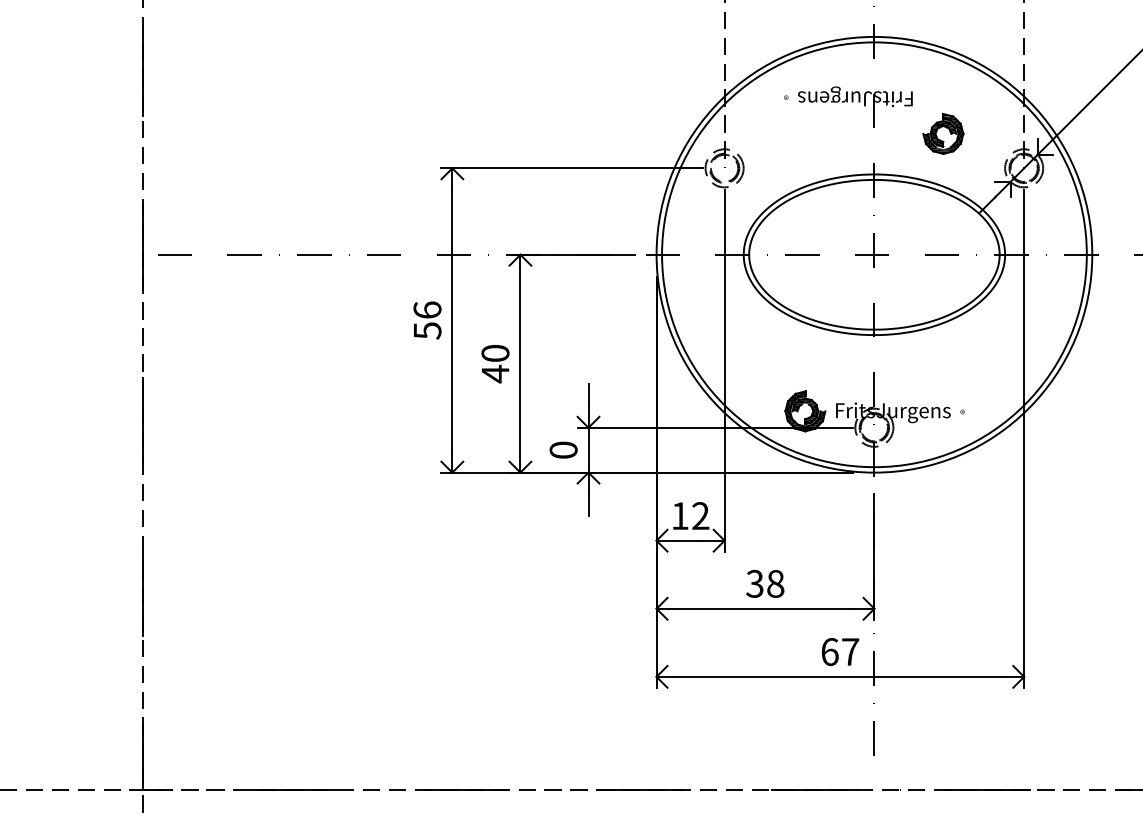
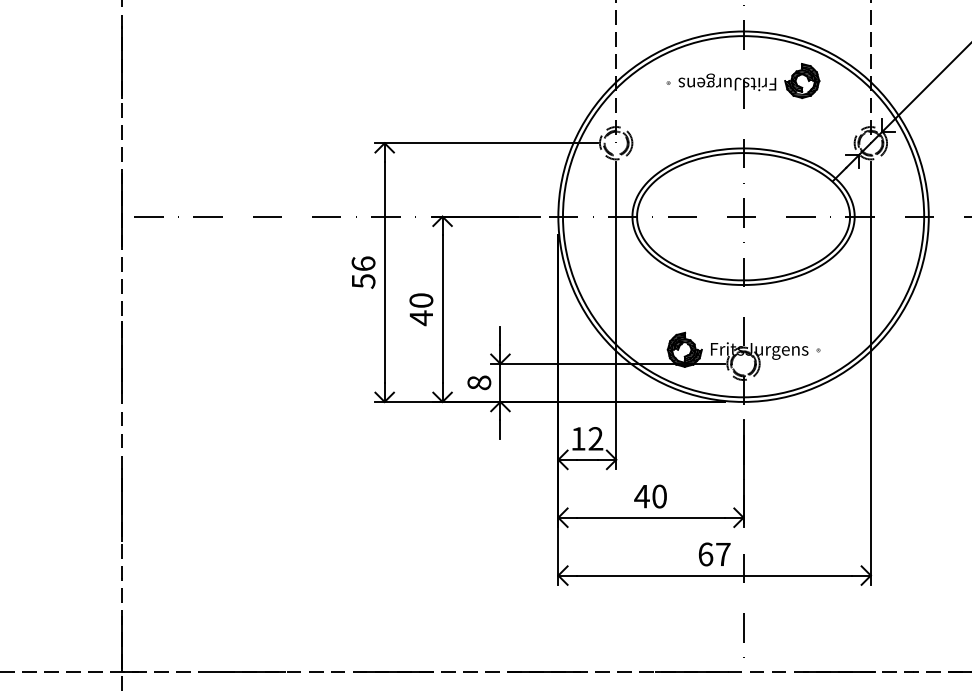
part: (943, 133) -> (802, 80), moved
text: (563, 449) -> (479, 382), 0 -> 8
text: (764, 583) -> (650, 496), 38 -> 40

